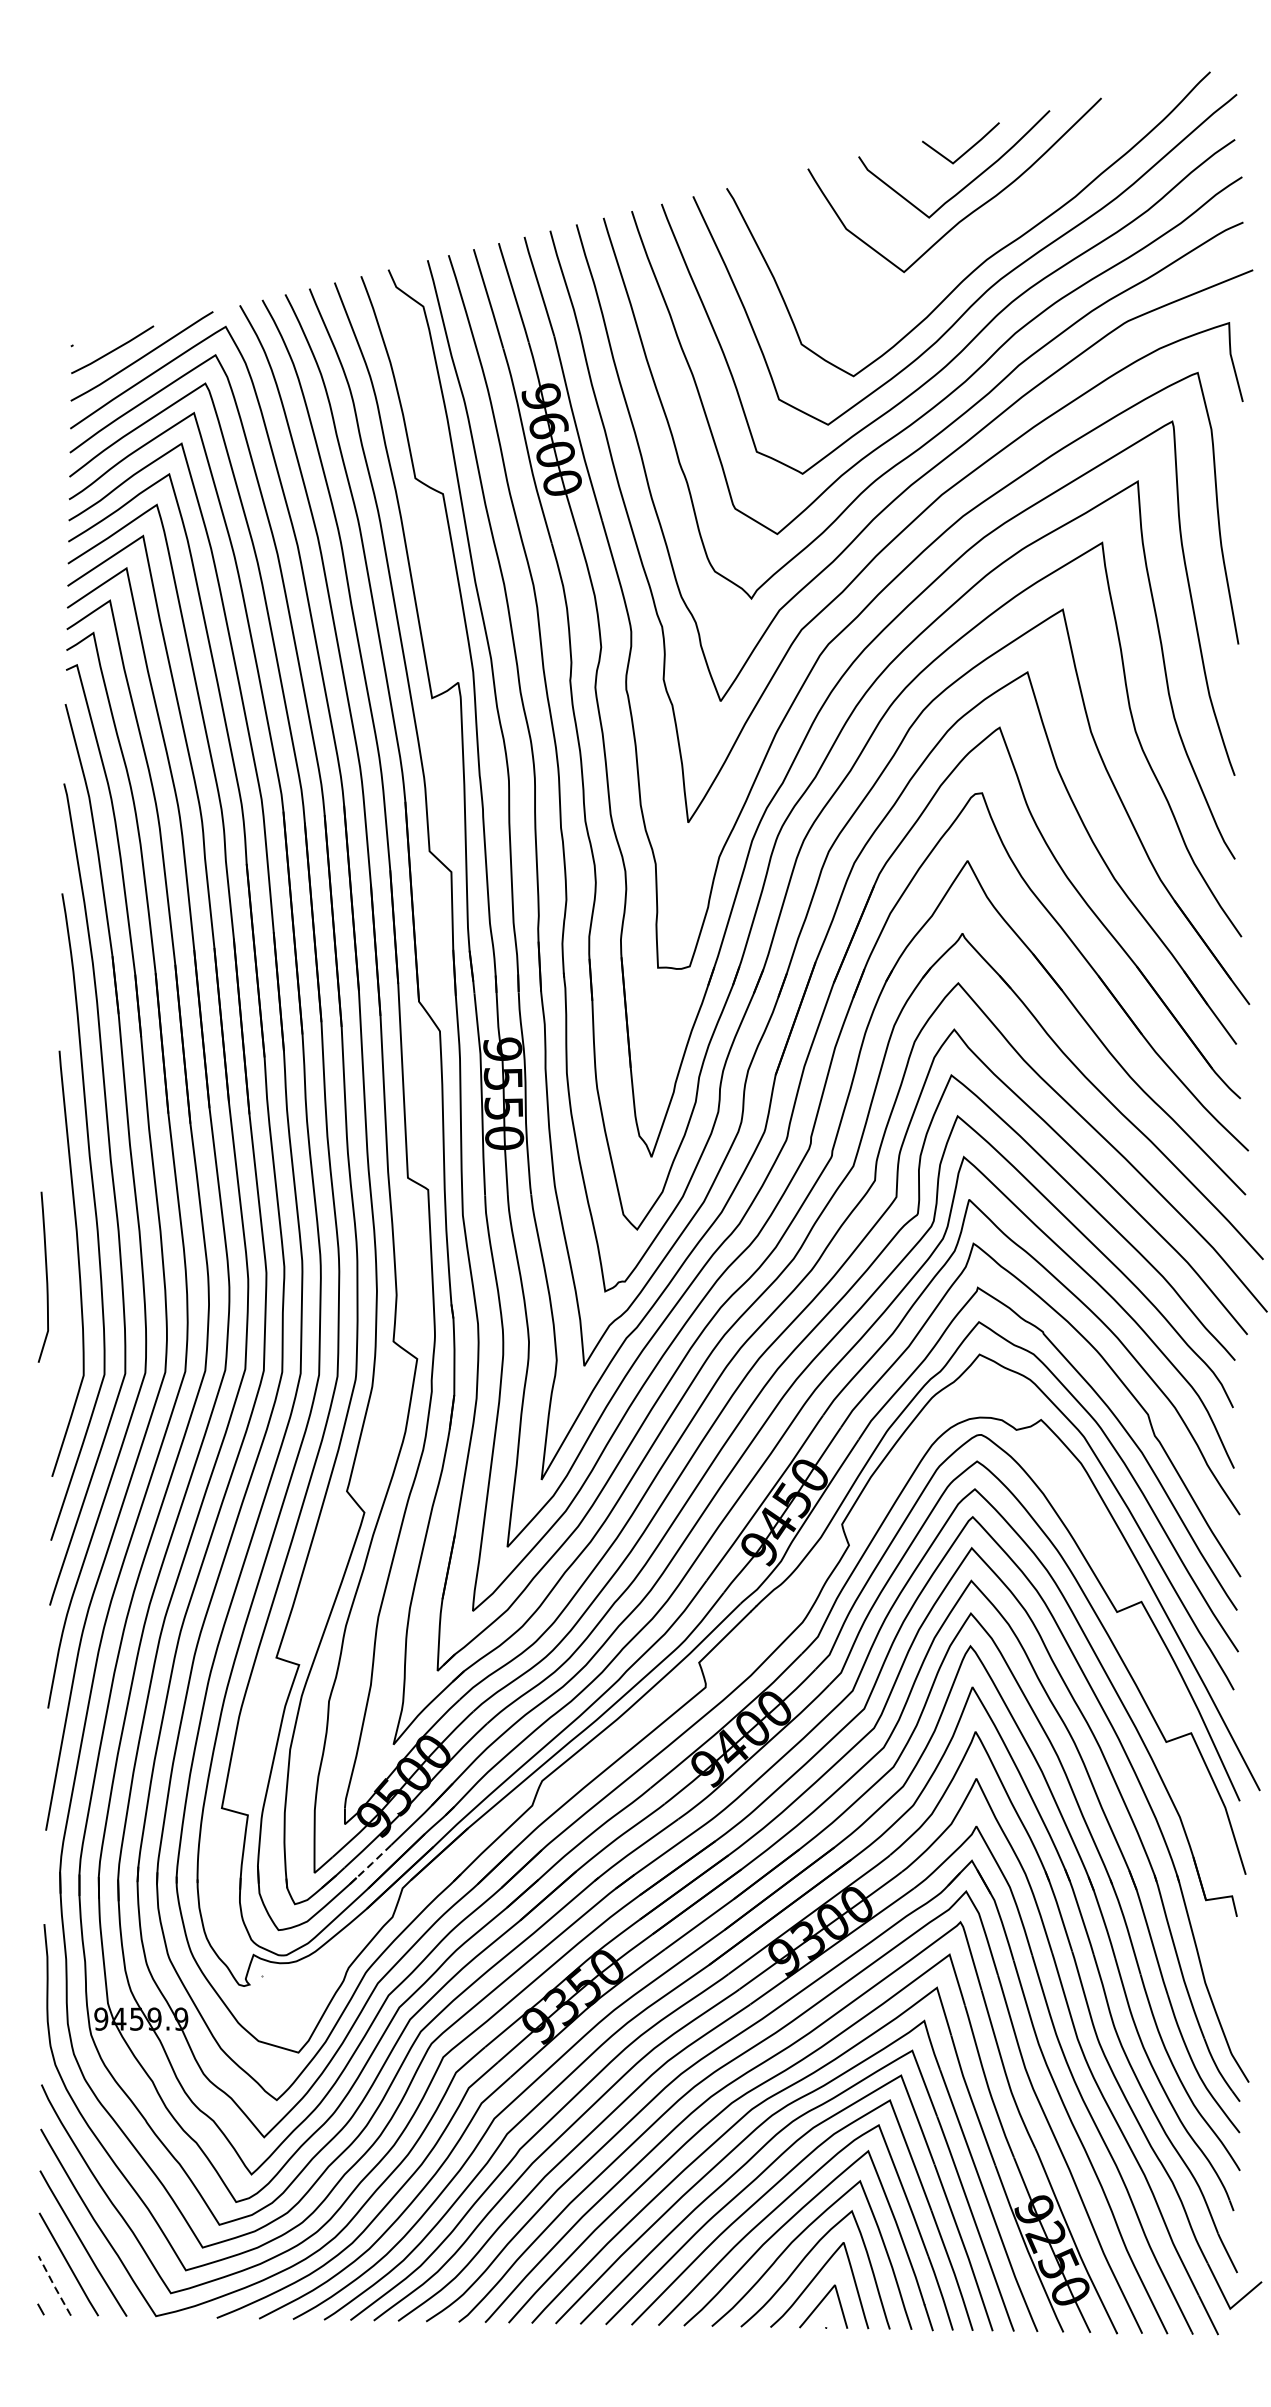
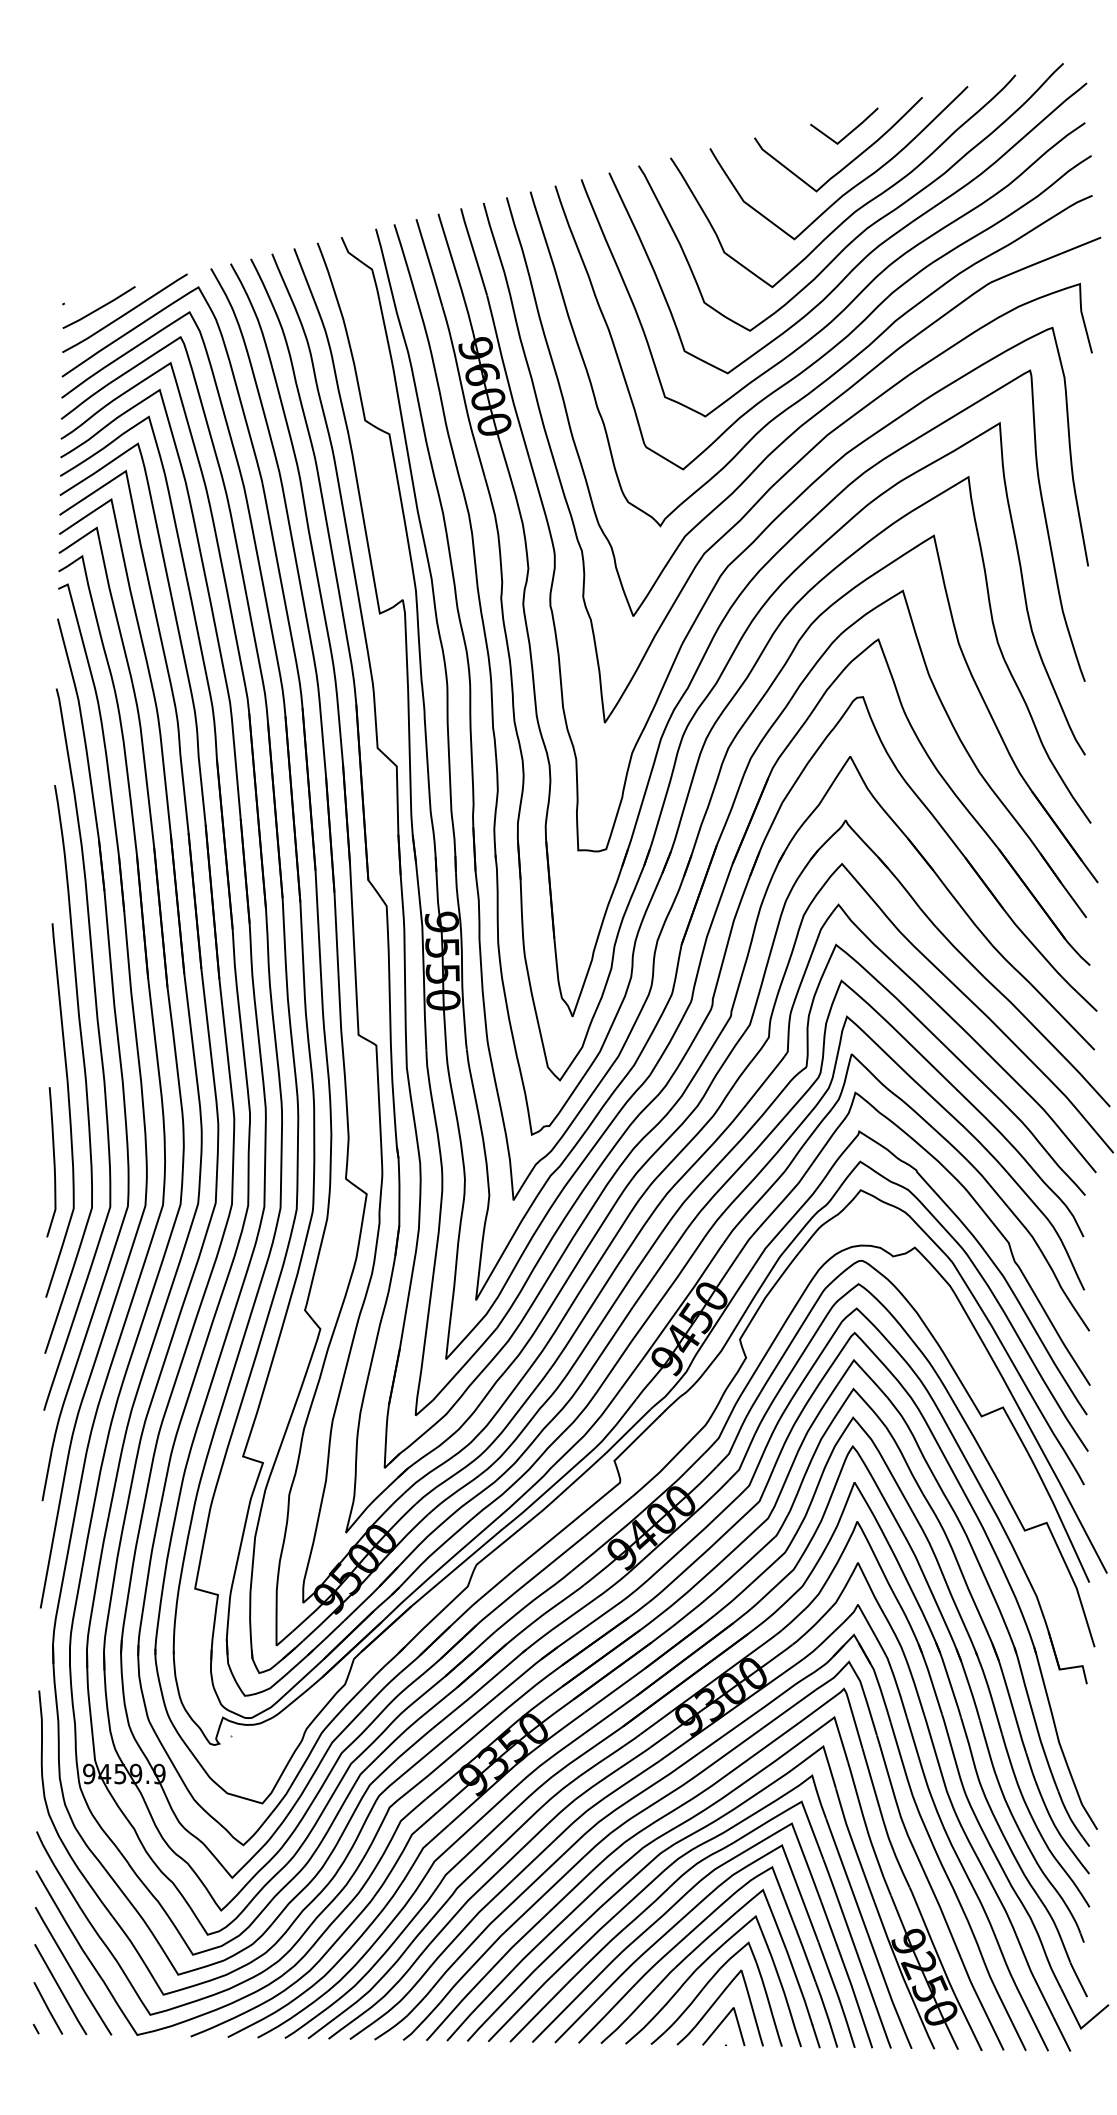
curve: (979, 234) -> (860, 206), added
curve: (45, 1277) -> (53, 1162), moved
line: (373, 1862) -> (328, 1636), dashed -> solid
line: (54, 2286) -> (48, 2008), dashed -> solid

